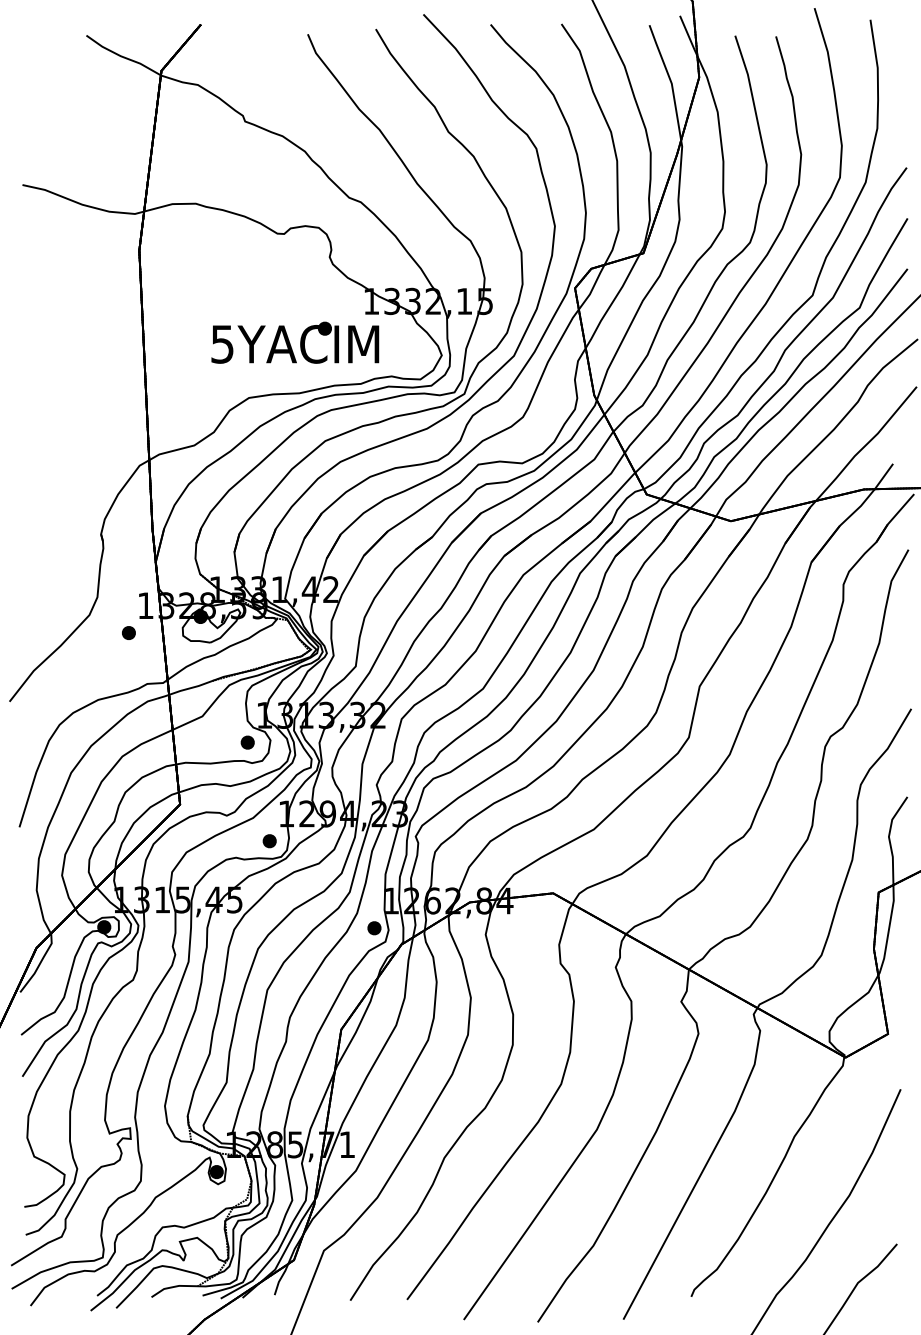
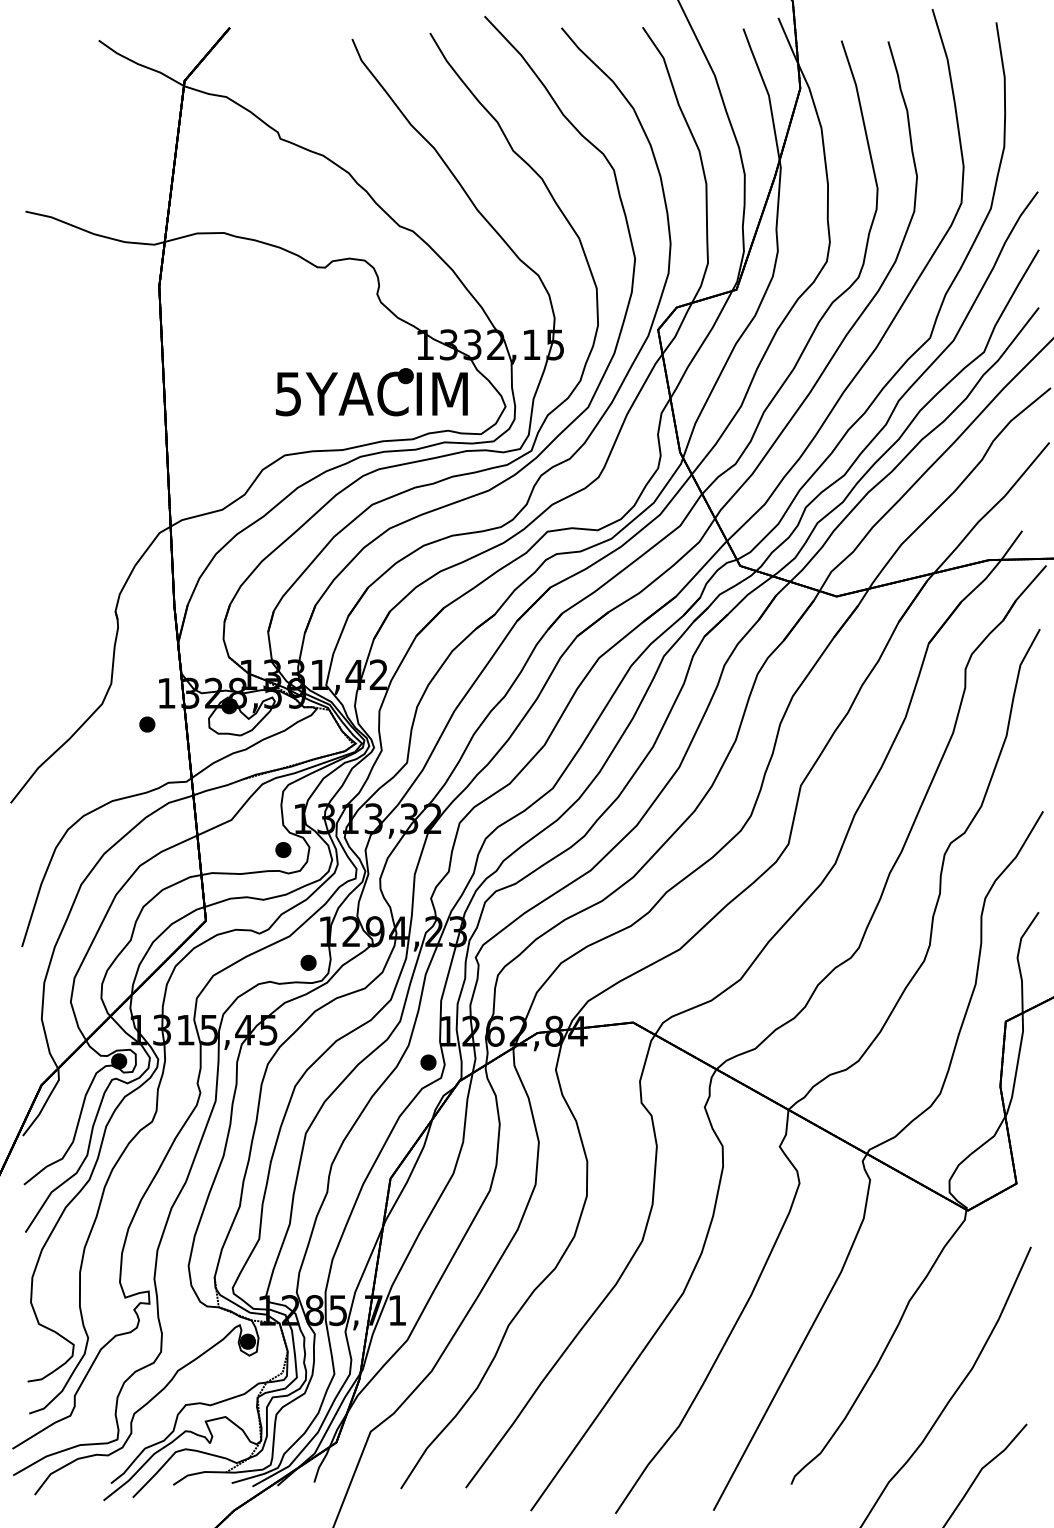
text: (294, 343) -> (371, 392), moved

